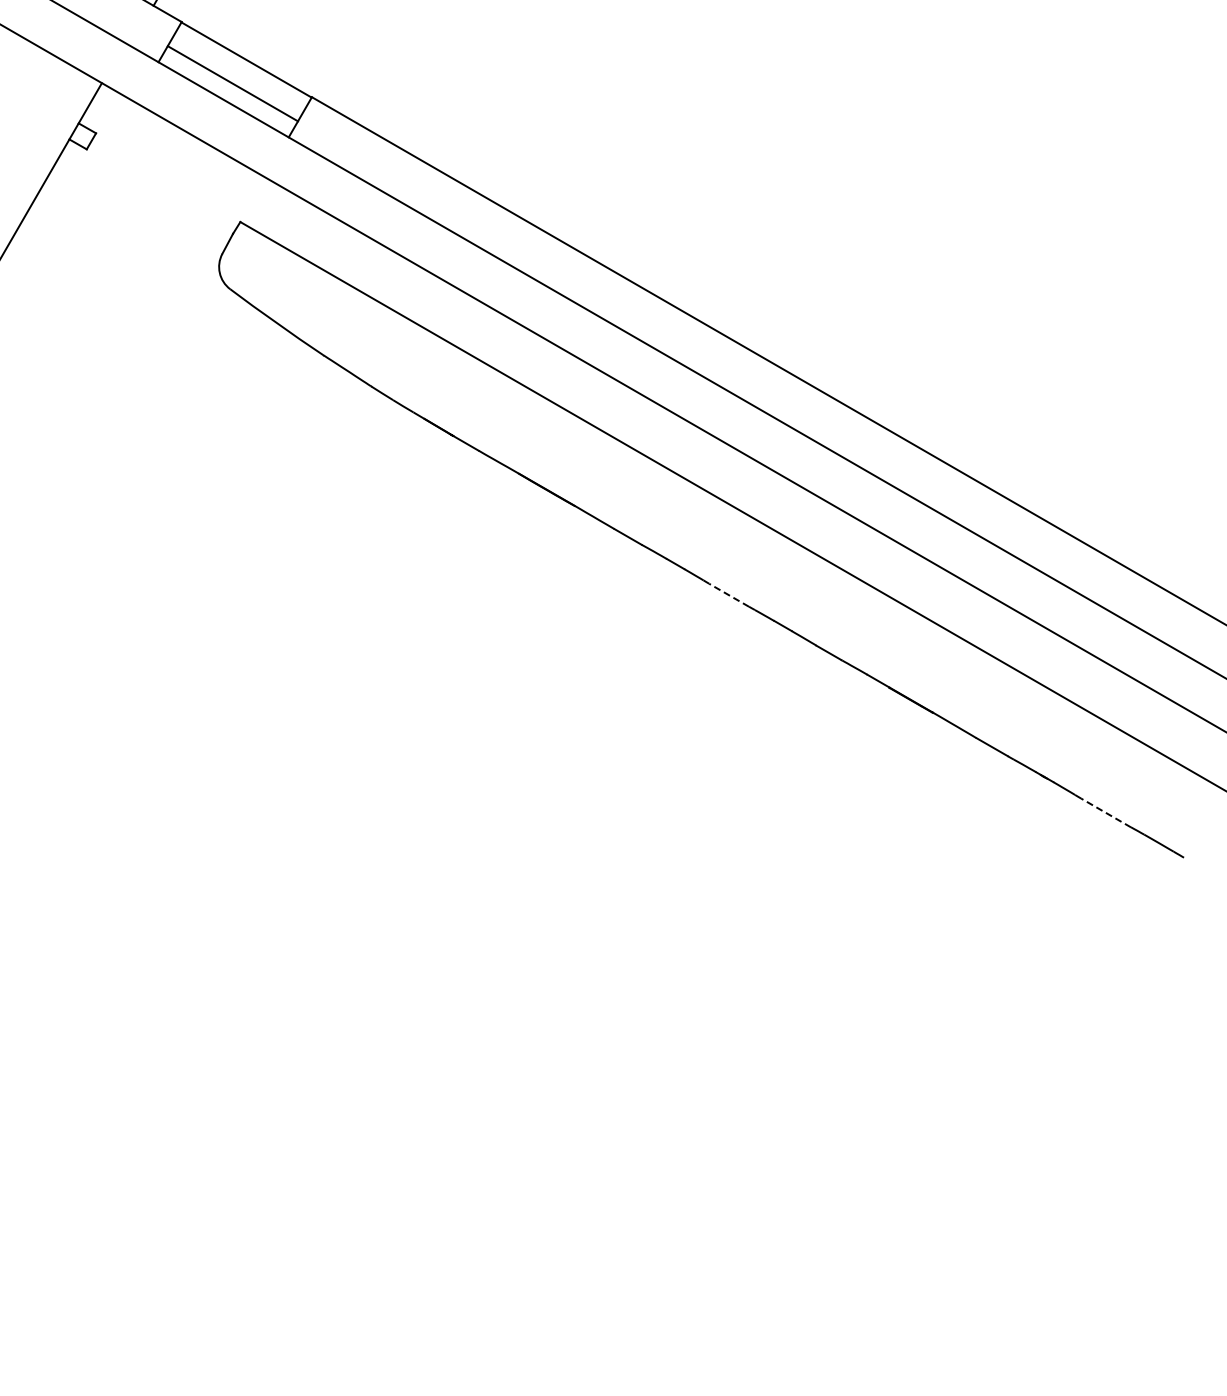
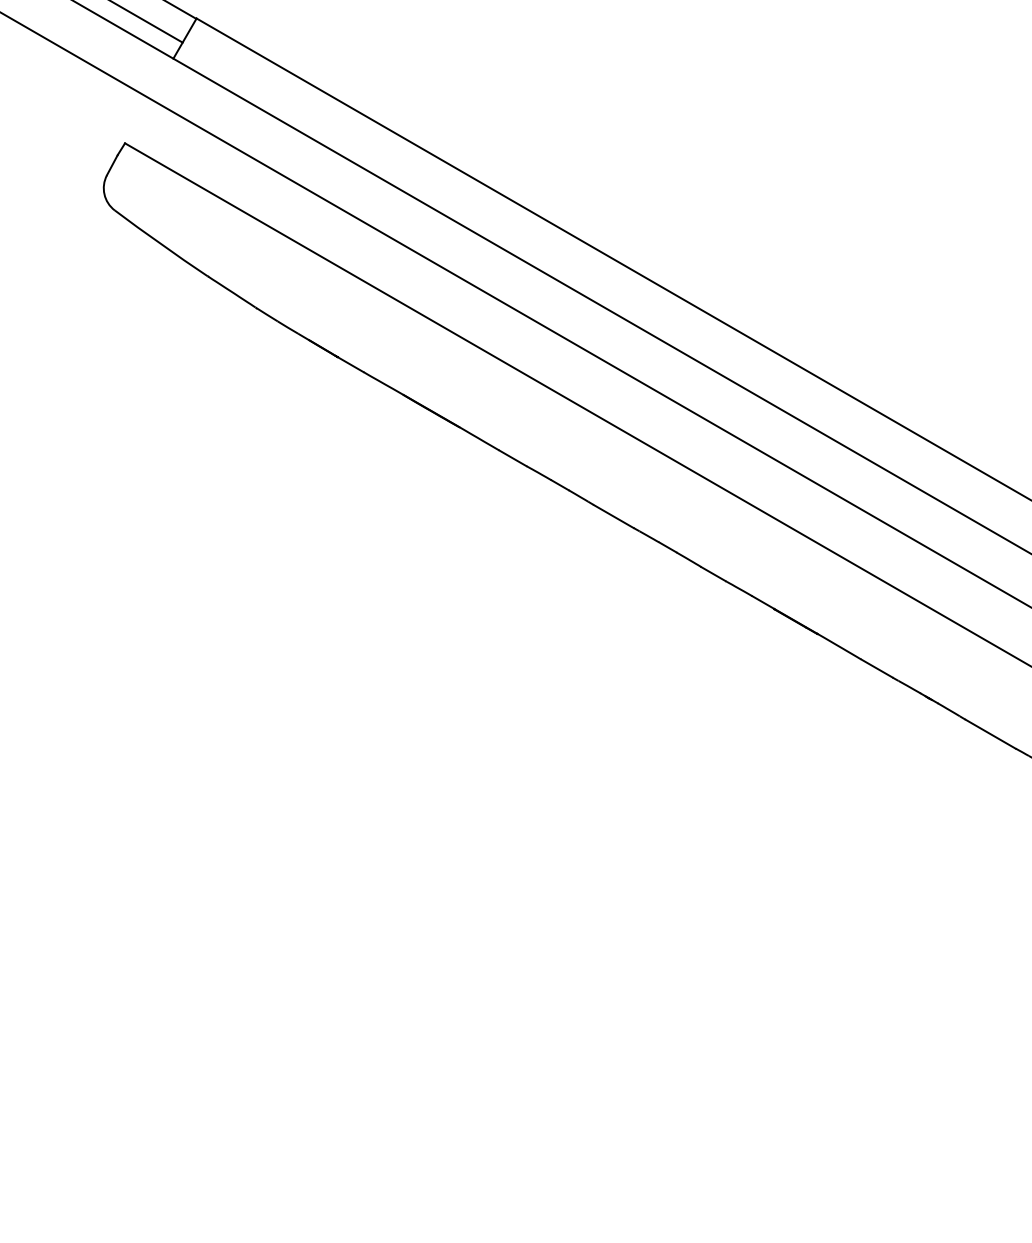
line: (729, 595) -> (614, 516), dashed -> solid
line: (1106, 812) -> (991, 733), dashed -> solid

